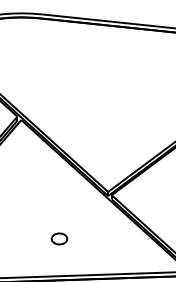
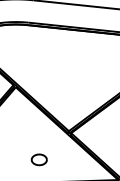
part: (58, 238) -> (38, 159), size x1.6

